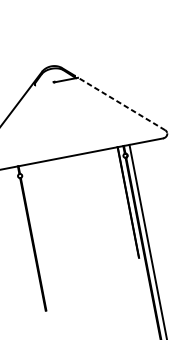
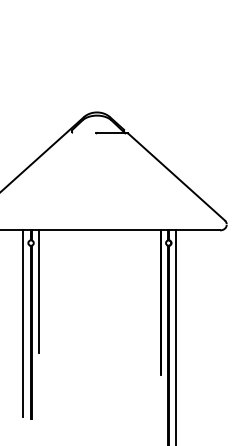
line: (121, 104) -> (176, 177), dashed -> solid
line: (32, 212) -> (38, 291), added
line: (26, 238) -> (23, 323), added

